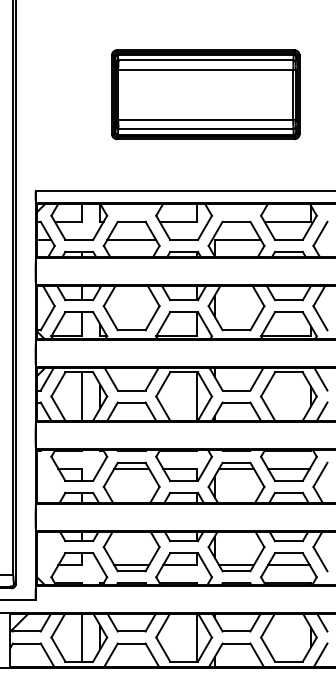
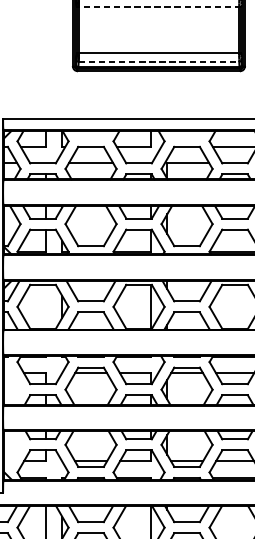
line: (205, 69) -> (158, 7), solid -> dashed
line: (205, 129) -> (158, 62), solid -> dashed
line: (82, 396) -> (46, 306), removed

